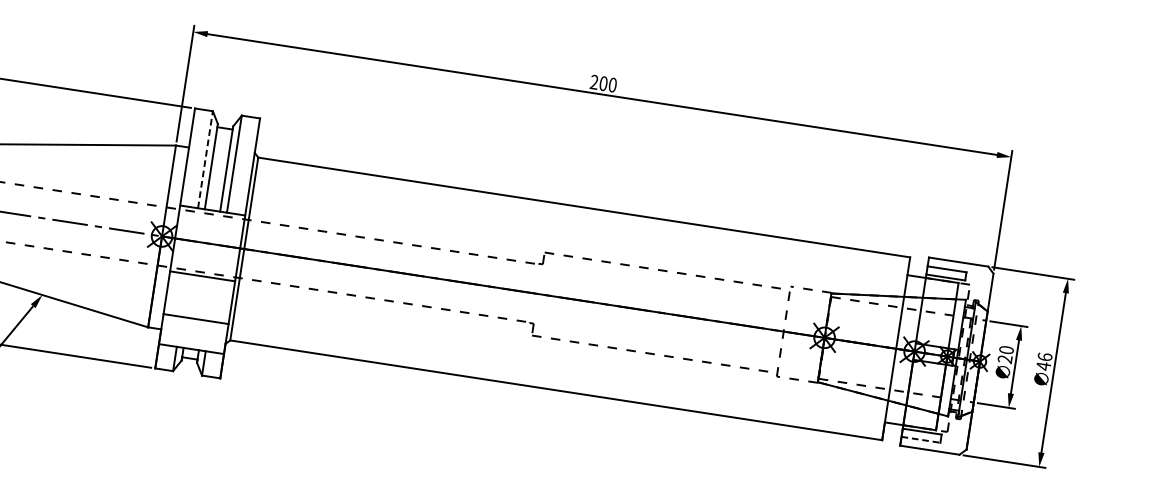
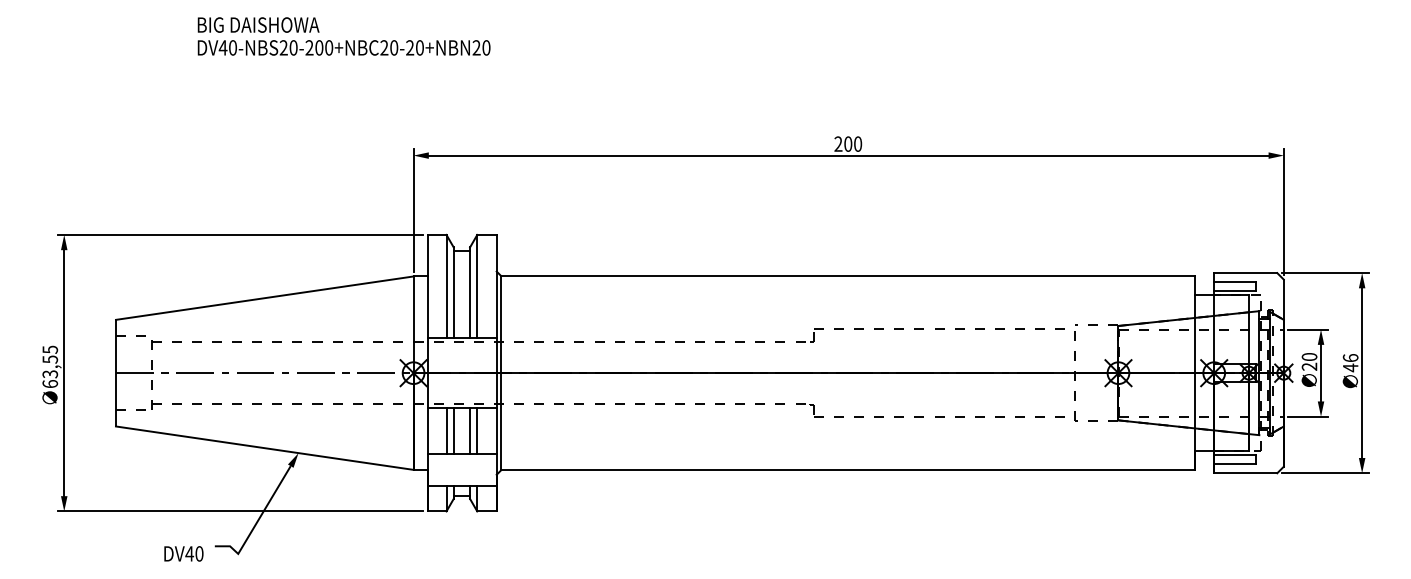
line: (205, 159) -> (446, 286), dashed -> solid
line: (184, 295) -> (446, 430), added
line: (191, 296) -> (453, 430), added
line: (207, 298) -> (470, 430), added
line: (213, 299) -> (477, 430), added
line: (920, 439) -> (1234, 463), dashed -> solid

